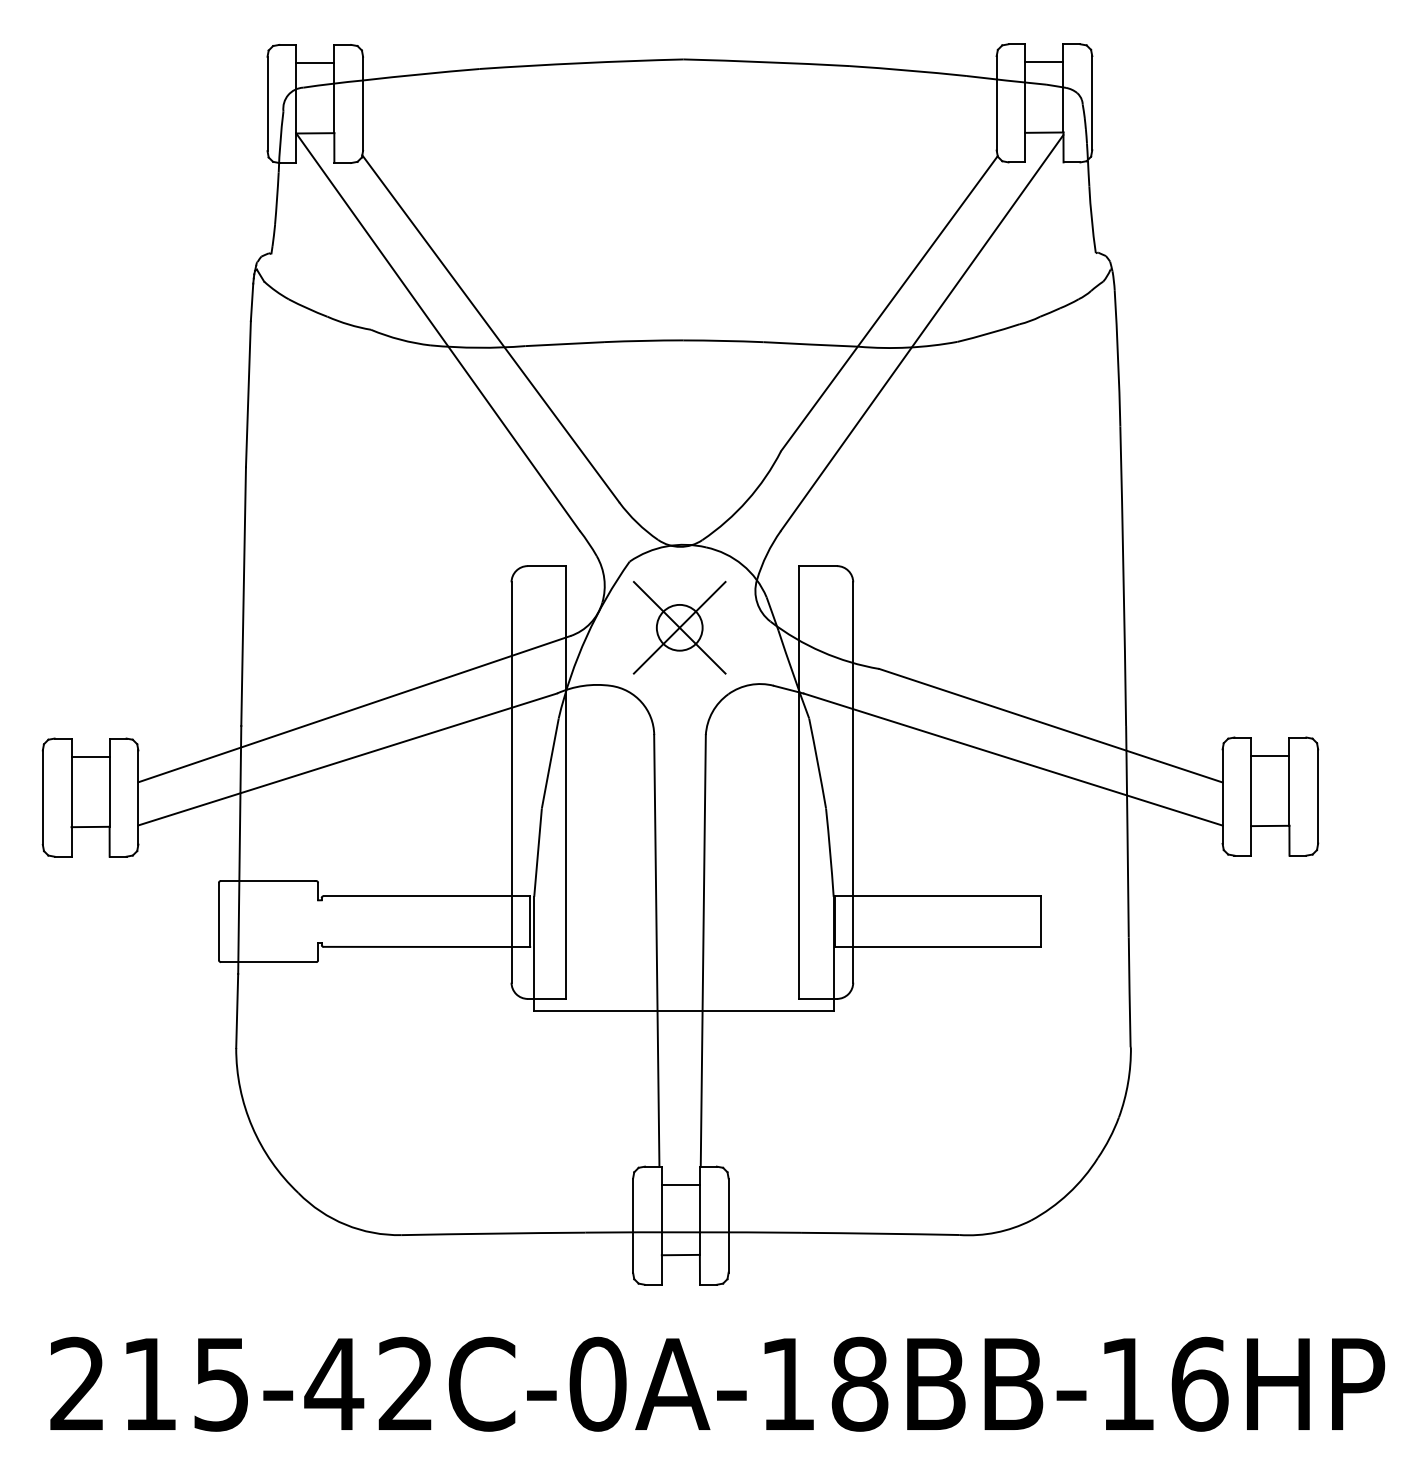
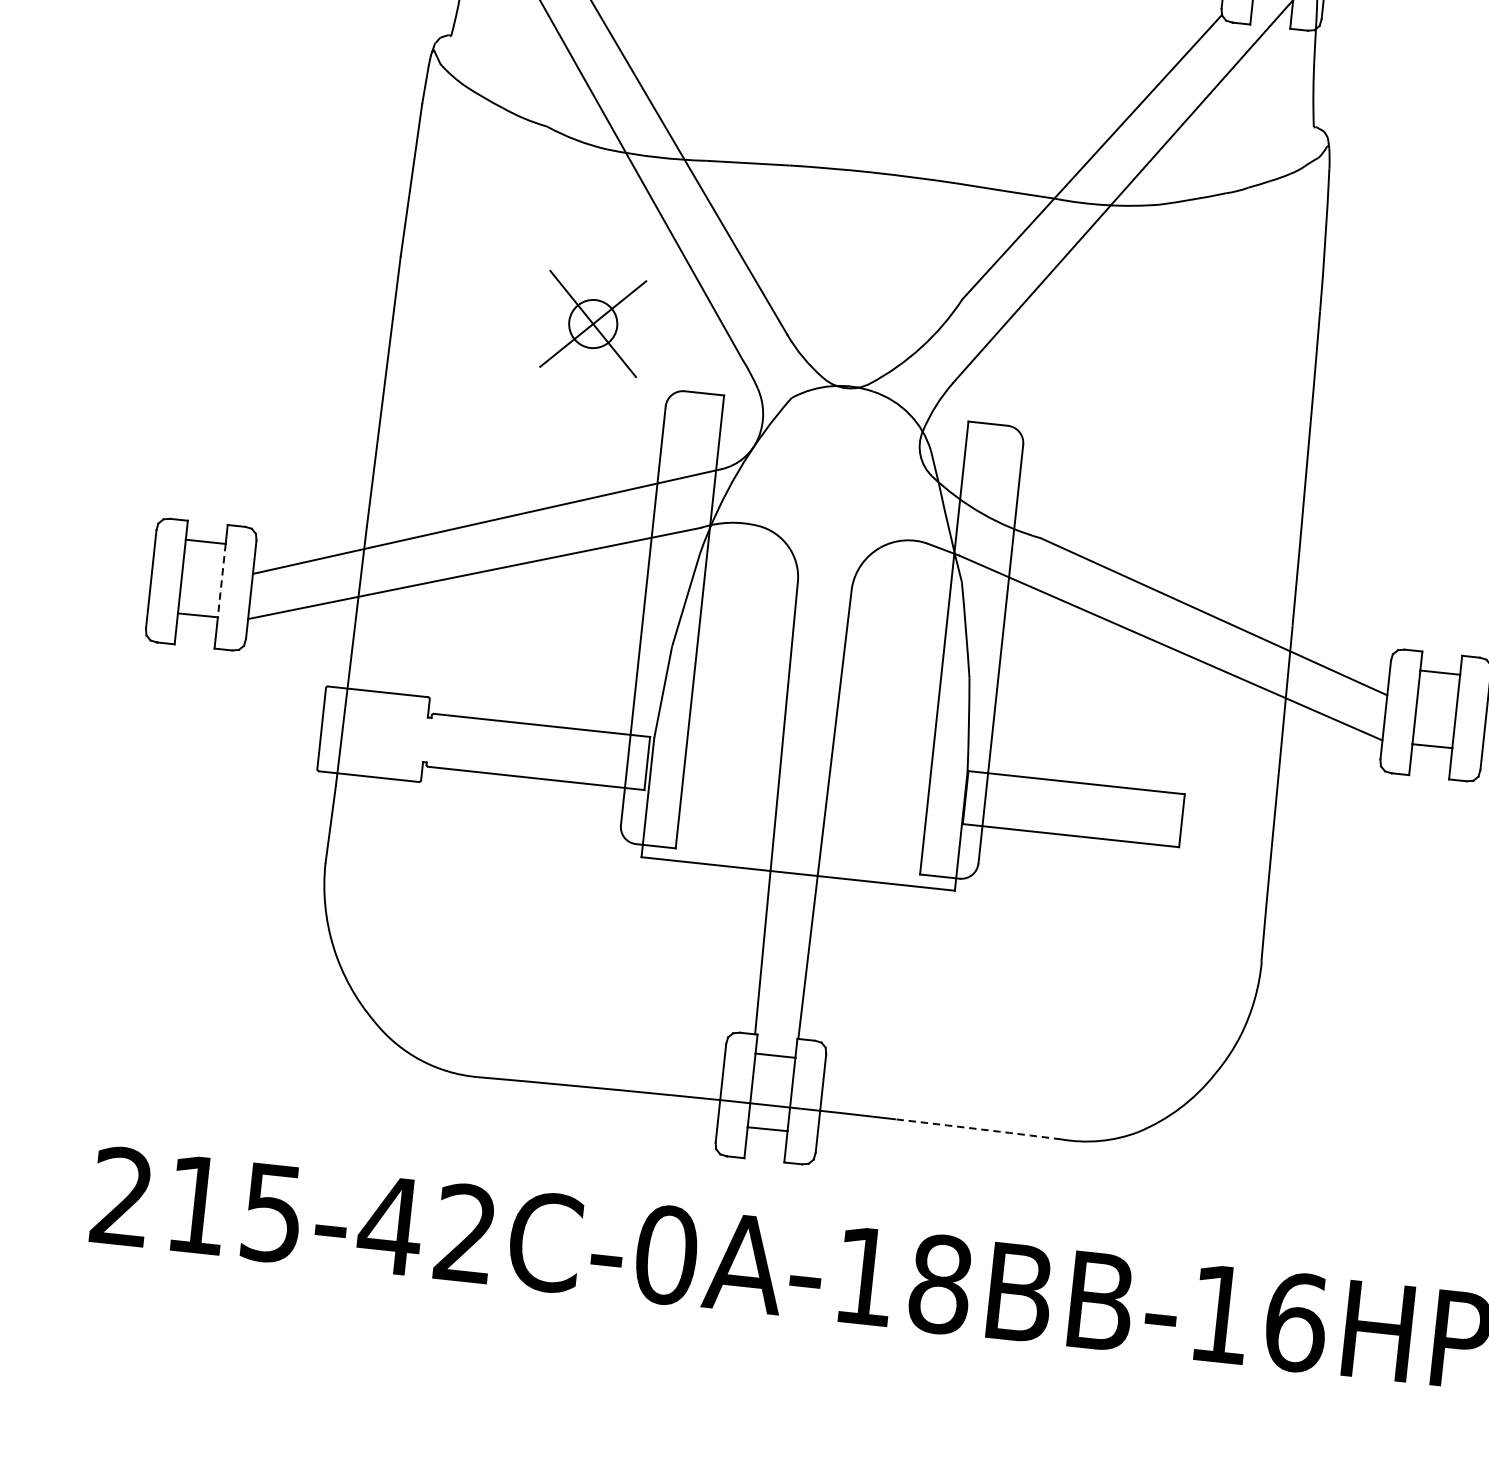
part: (679, 627) -> (593, 323), moved
line: (109, 791) -> (221, 580), solid -> dashed
arc: (880, 1233) -> (978, 1128), solid -> dashed

